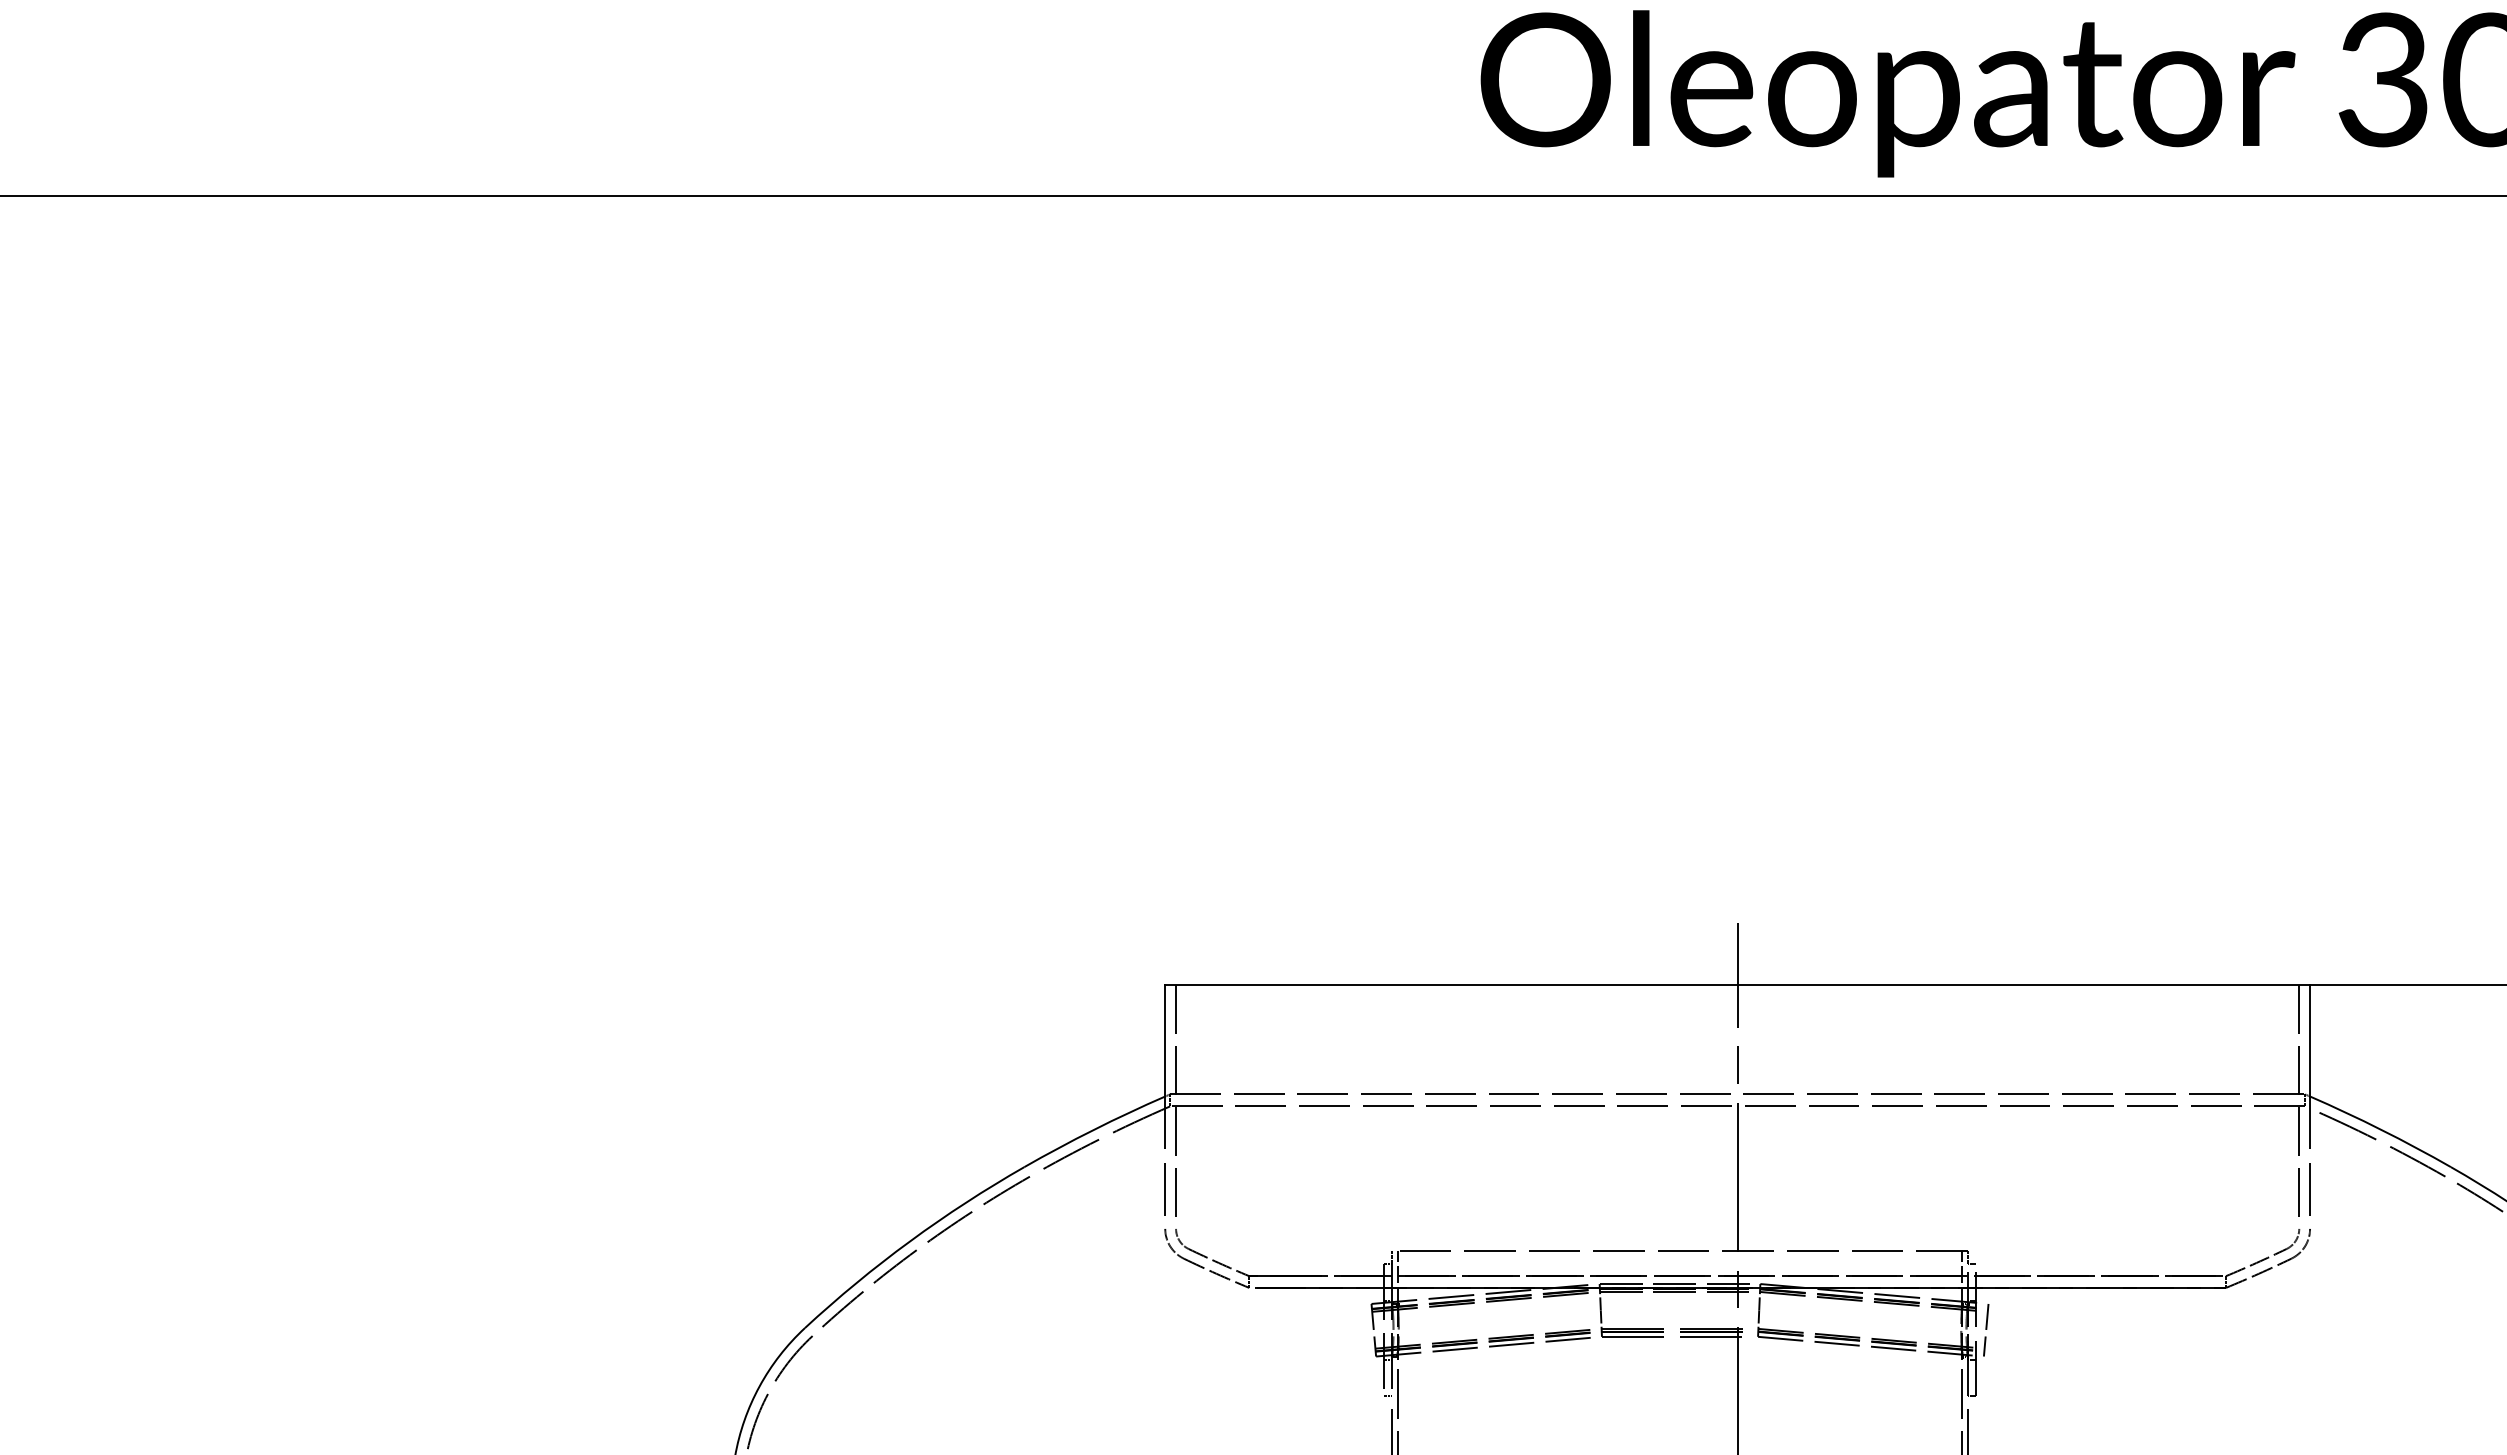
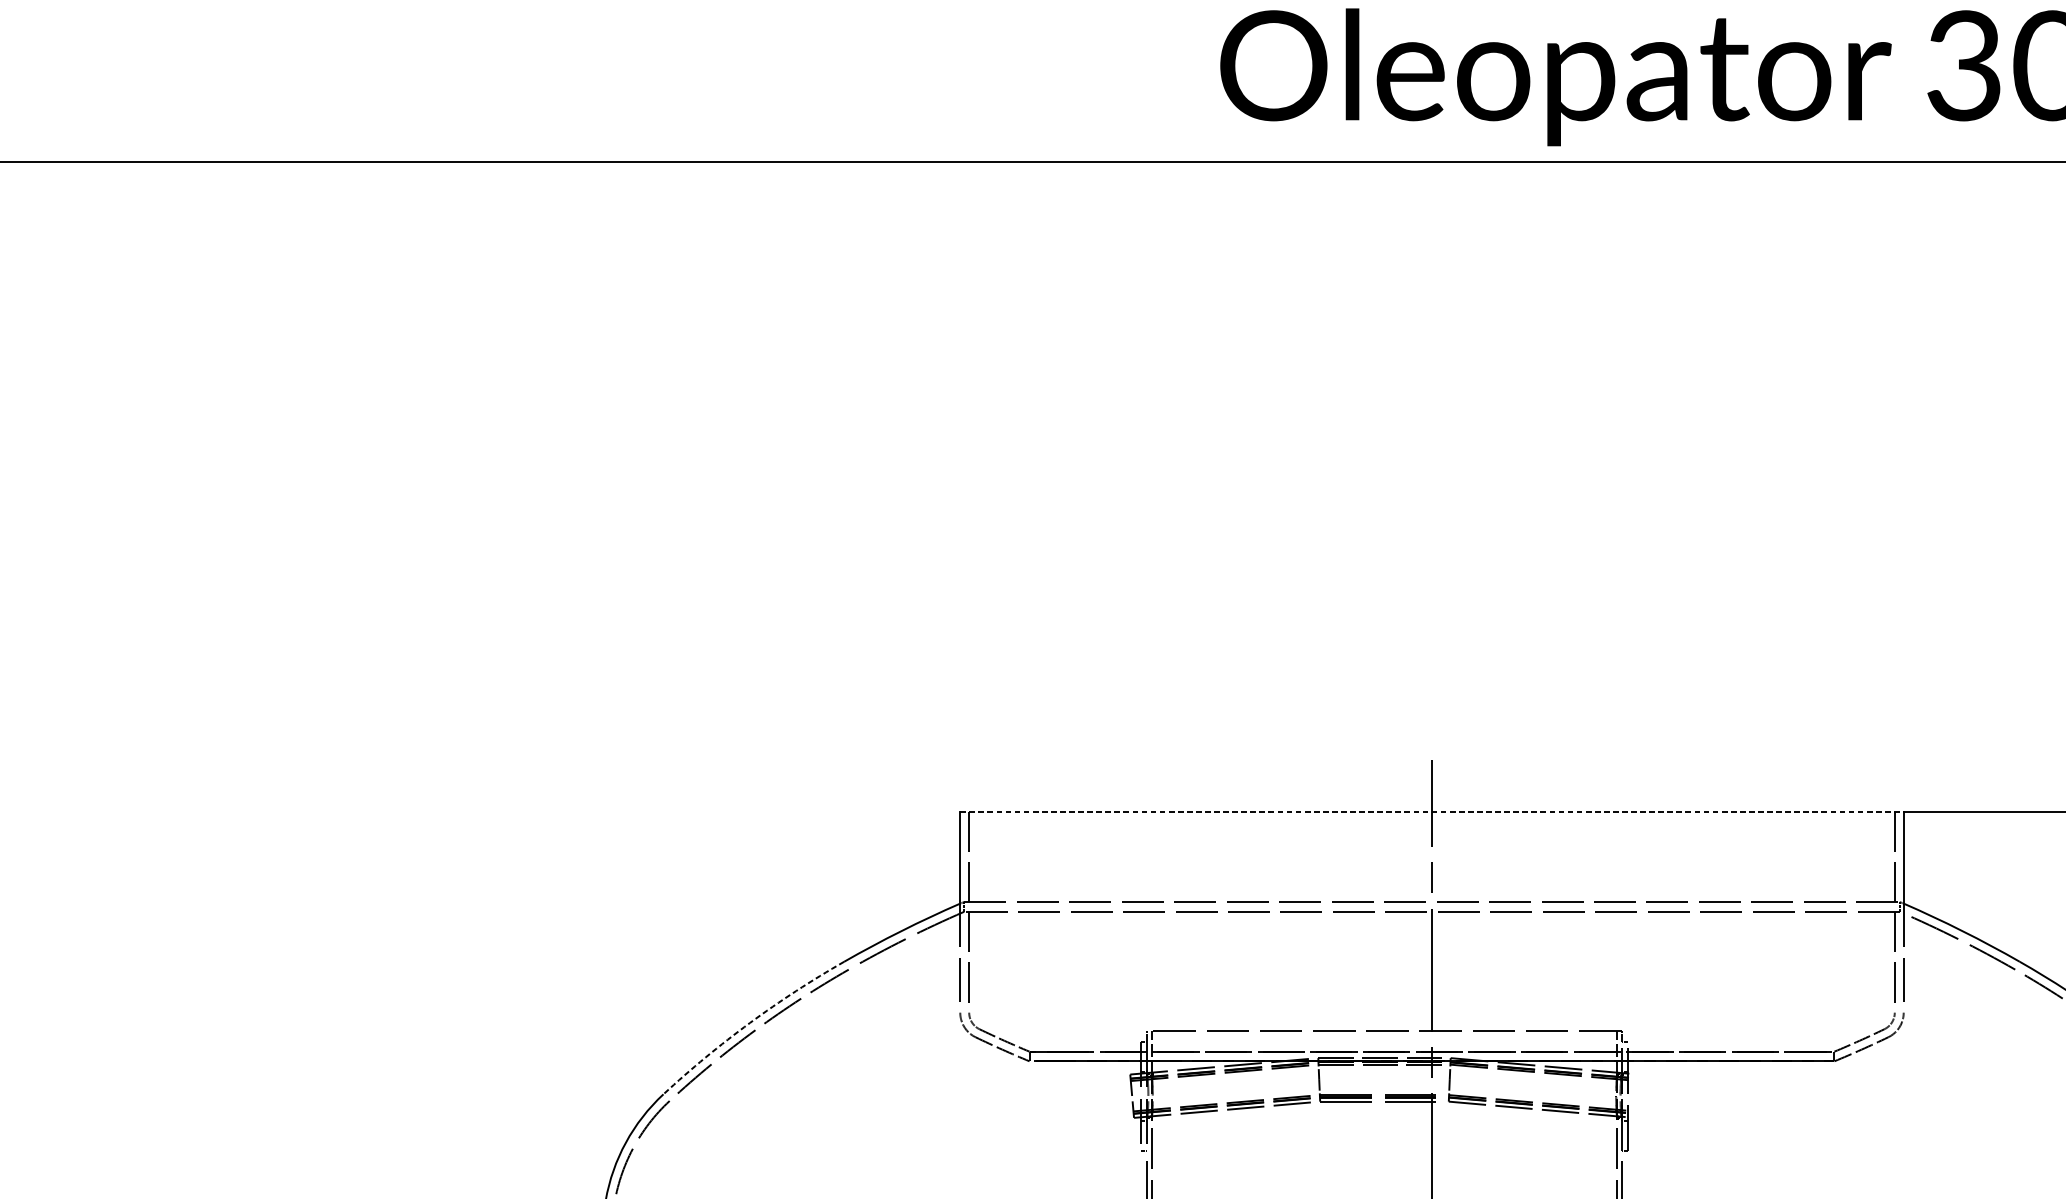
line: (1738, 985) -> (1432, 812), solid -> dashed
arc: (910, 1241) -> (750, 1023), solid -> dashed
line: (1985, 1329) -> (1636, 1095), removed

